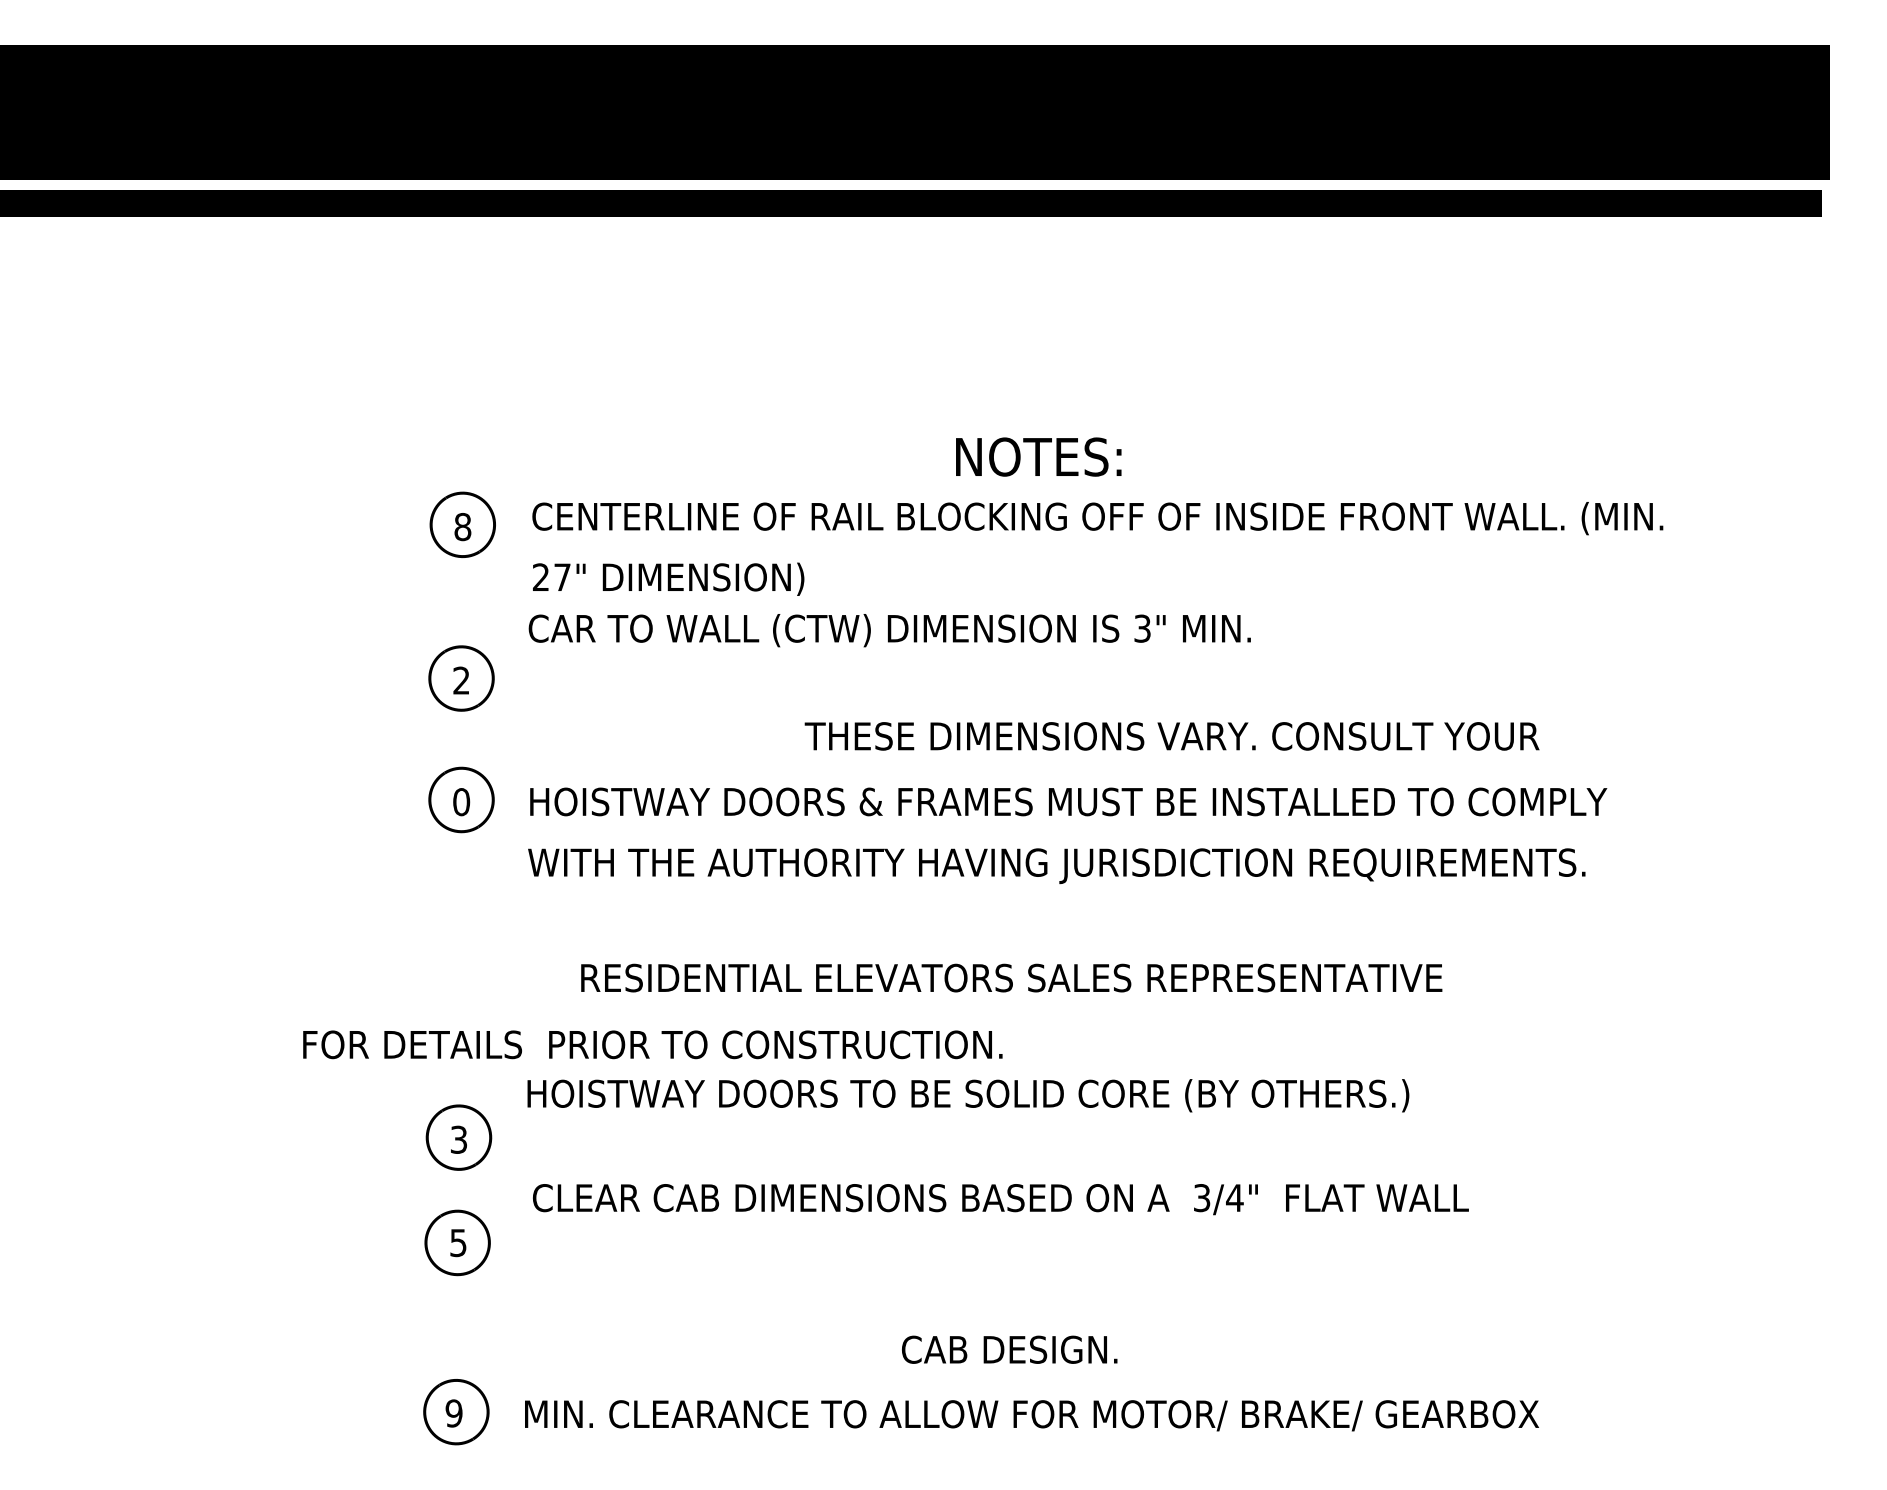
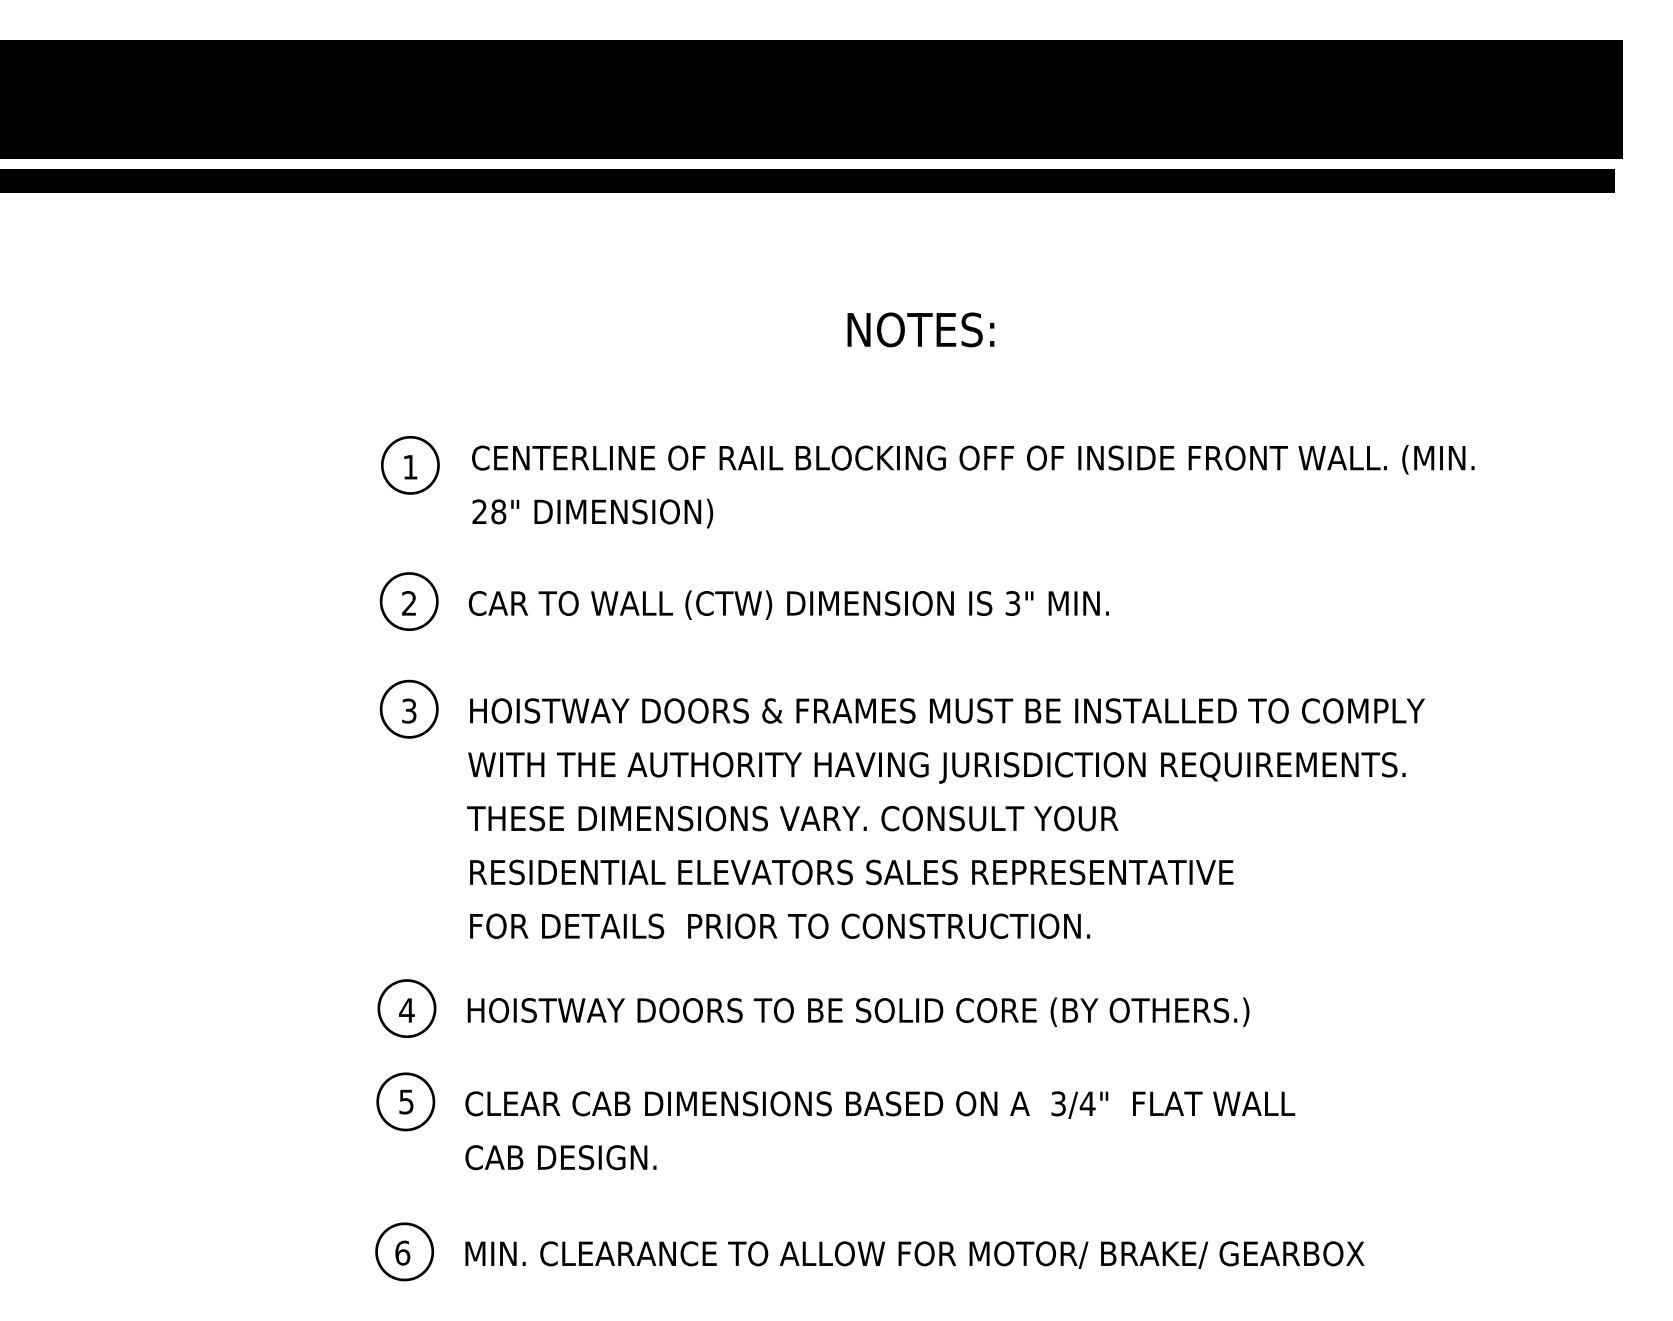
text: (1038, 456) -> (920, 329), moved
text: (462, 527) -> (410, 467), 8 -> 1
text: (562, 577) -> (498, 512), 27" -> 28"
text: (889, 630) -> (788, 605), moved
text: (1171, 736) -> (792, 818), moved
text: (461, 802) -> (409, 711), 0 -> 3
text: (1011, 977) -> (851, 871), moved
text: (652, 1044) -> (779, 926), moved
text: (968, 1095) -> (858, 1011), moved
text: (458, 1139) -> (406, 1010), 3 -> 4
text: (1000, 1199) -> (879, 1105), moved
text: (1009, 1349) -> (560, 1157), moved
text: (453, 1413) -> (402, 1253), 9 -> 6

